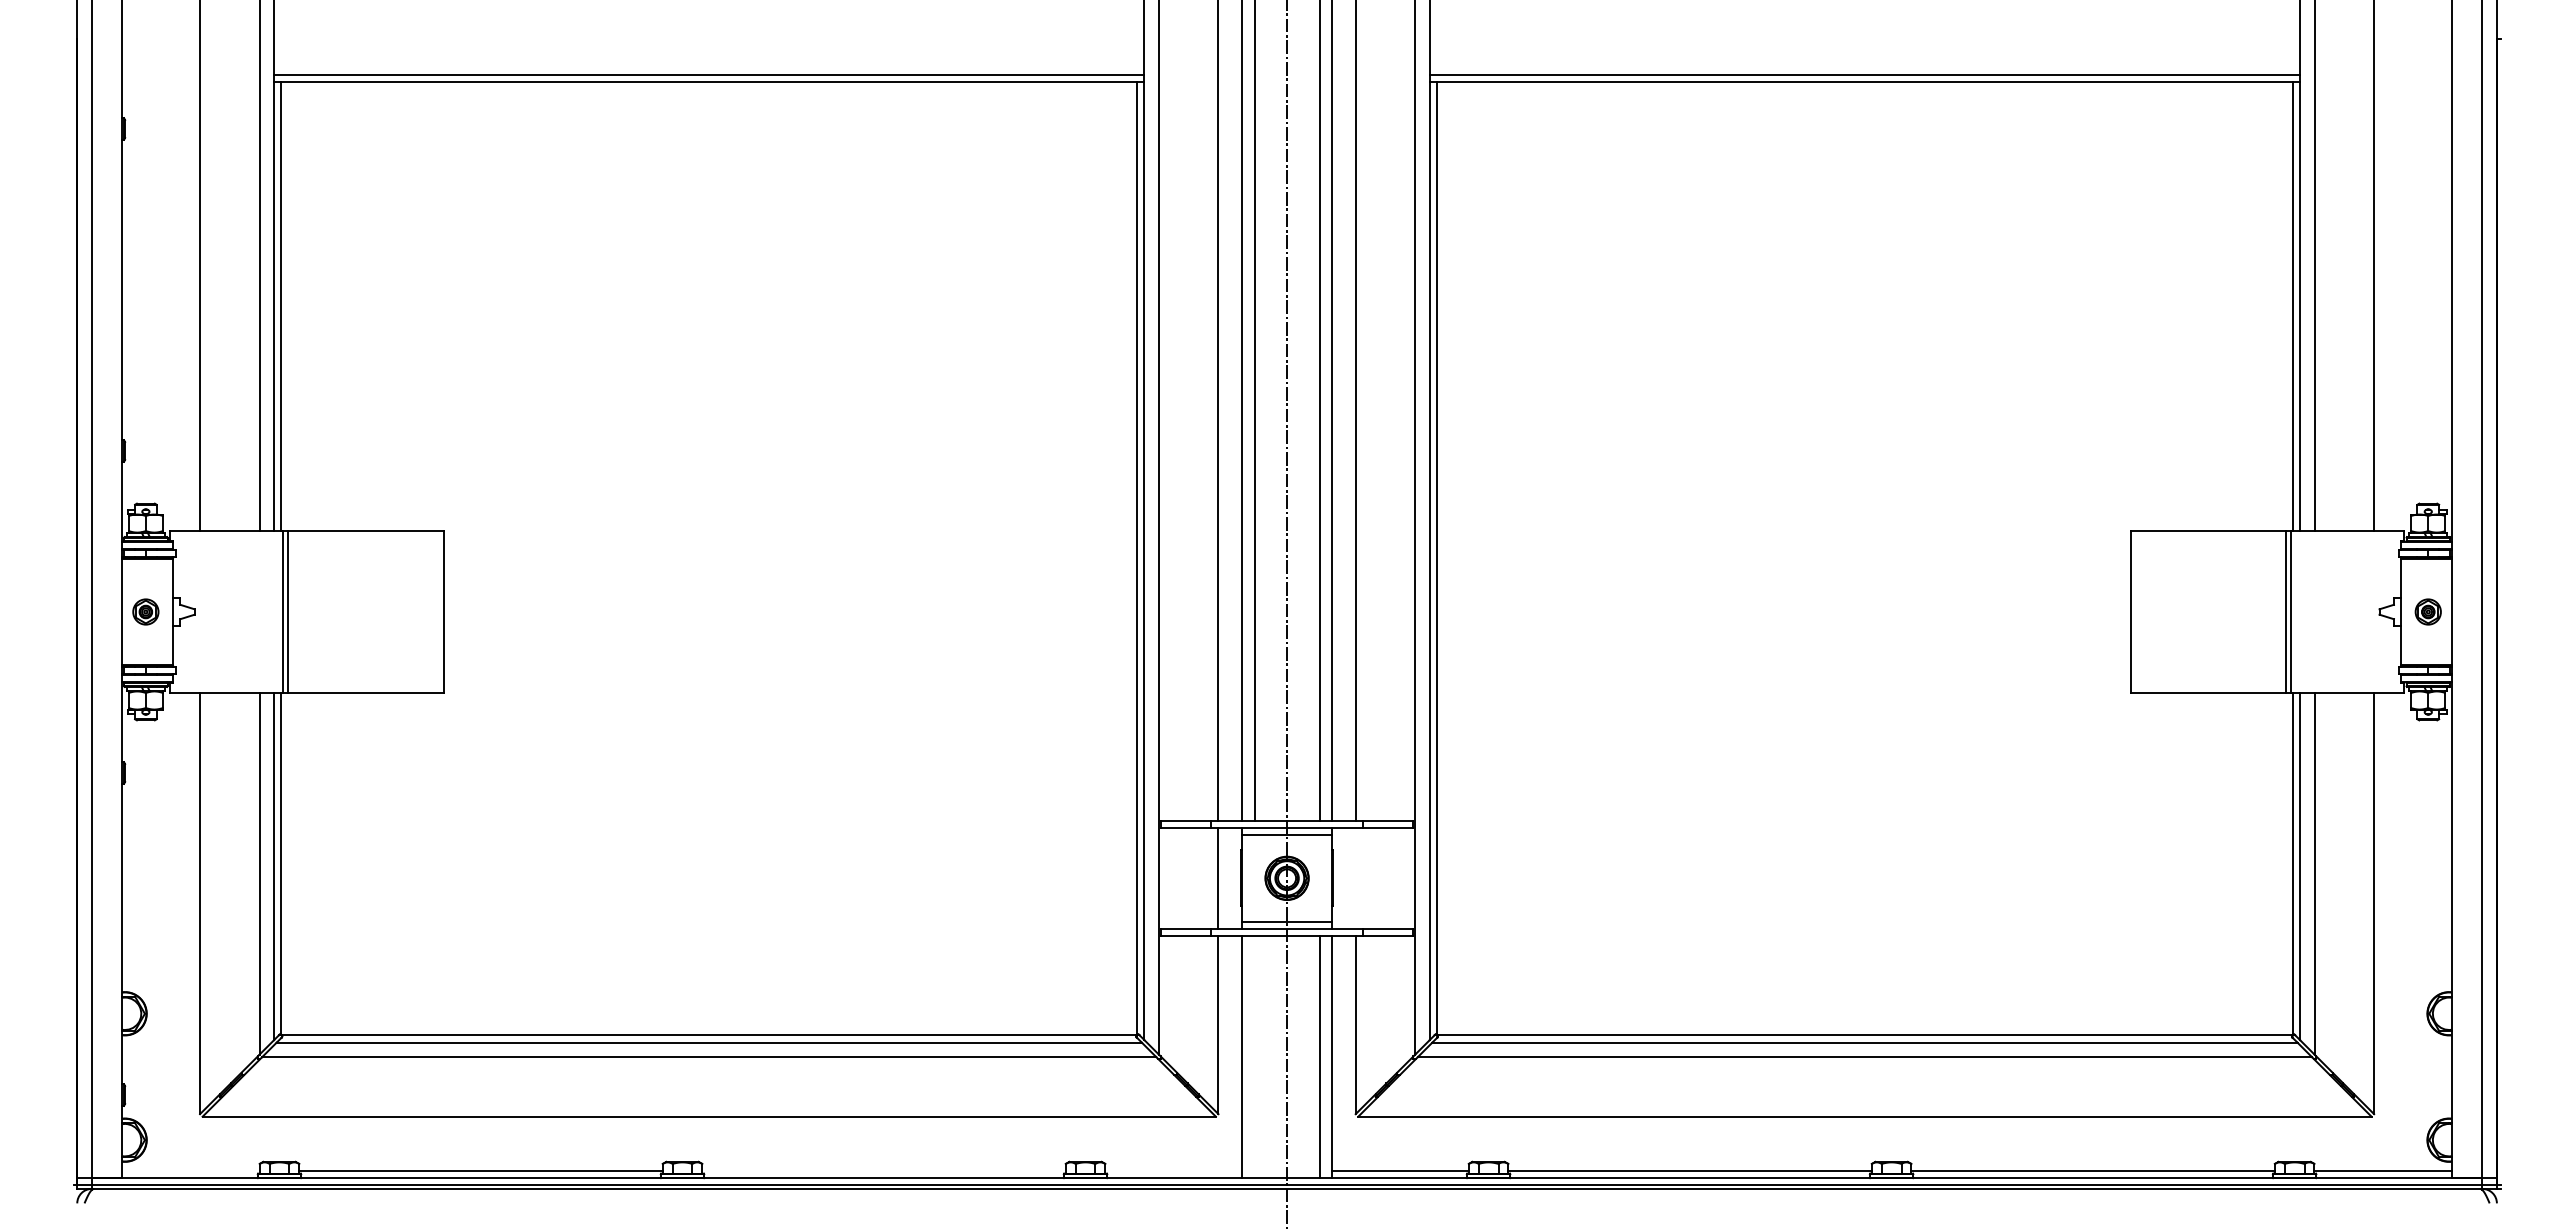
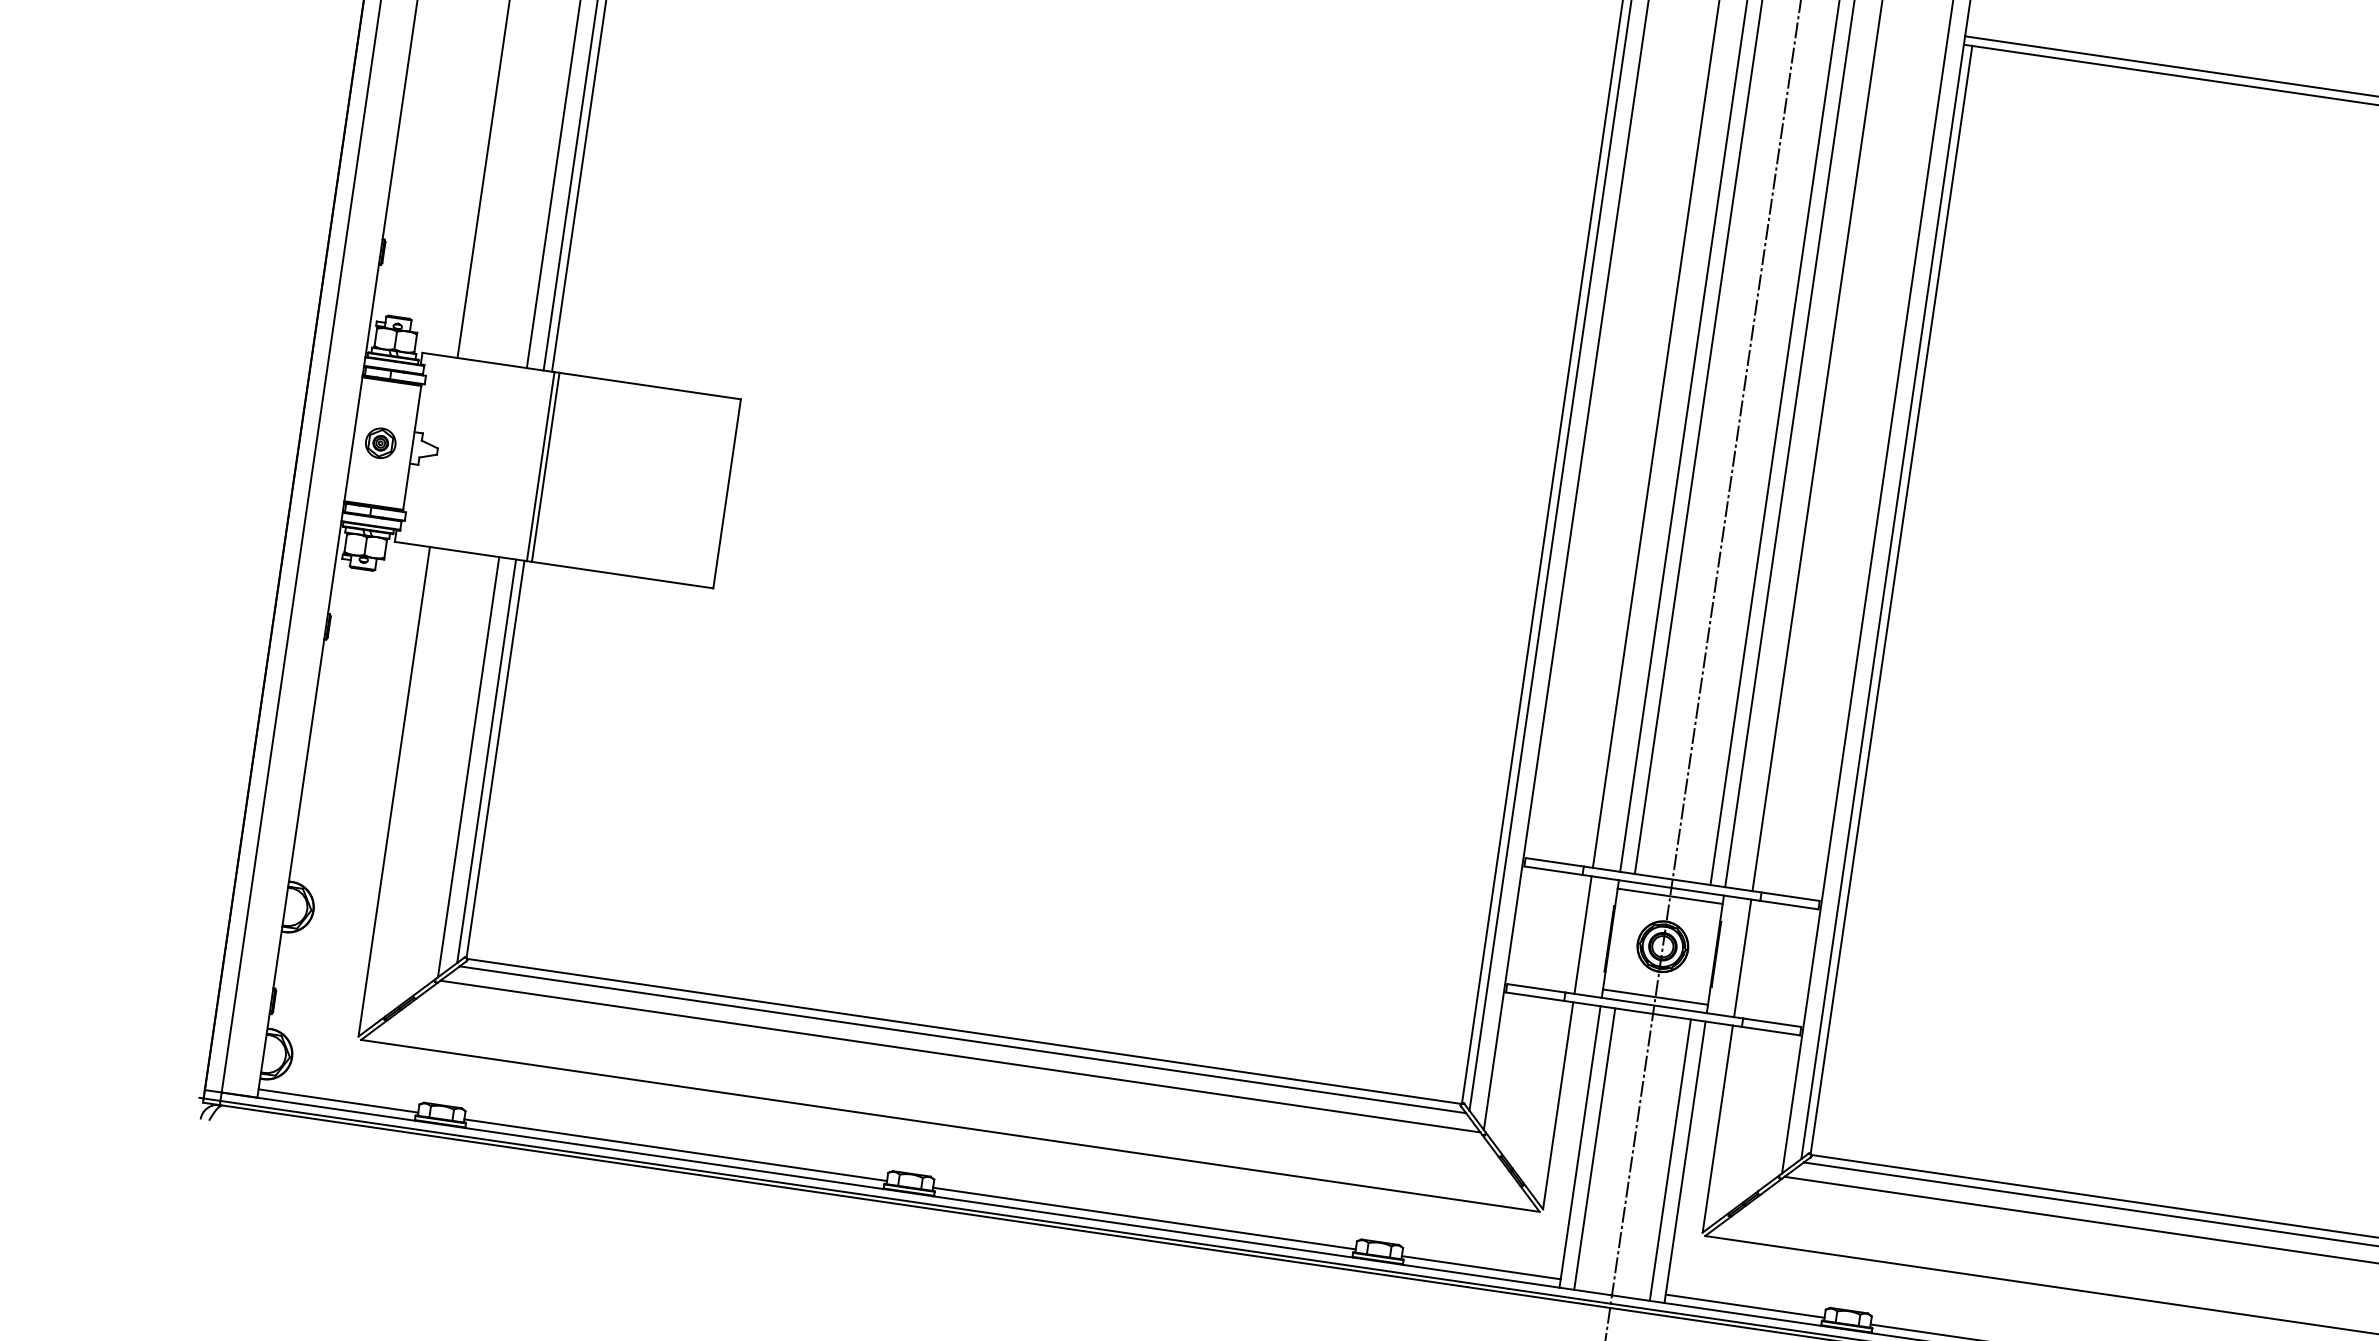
line: (1355, 877) -> (1742, 957), added
line: (1254, 1057) -> (1594, 1149), added
line: (190, 1170) -> (337, 1100), added
line: (883, 1170) -> (1143, 1218), added
line: (1173, 1170) -> (1481, 1267), added

